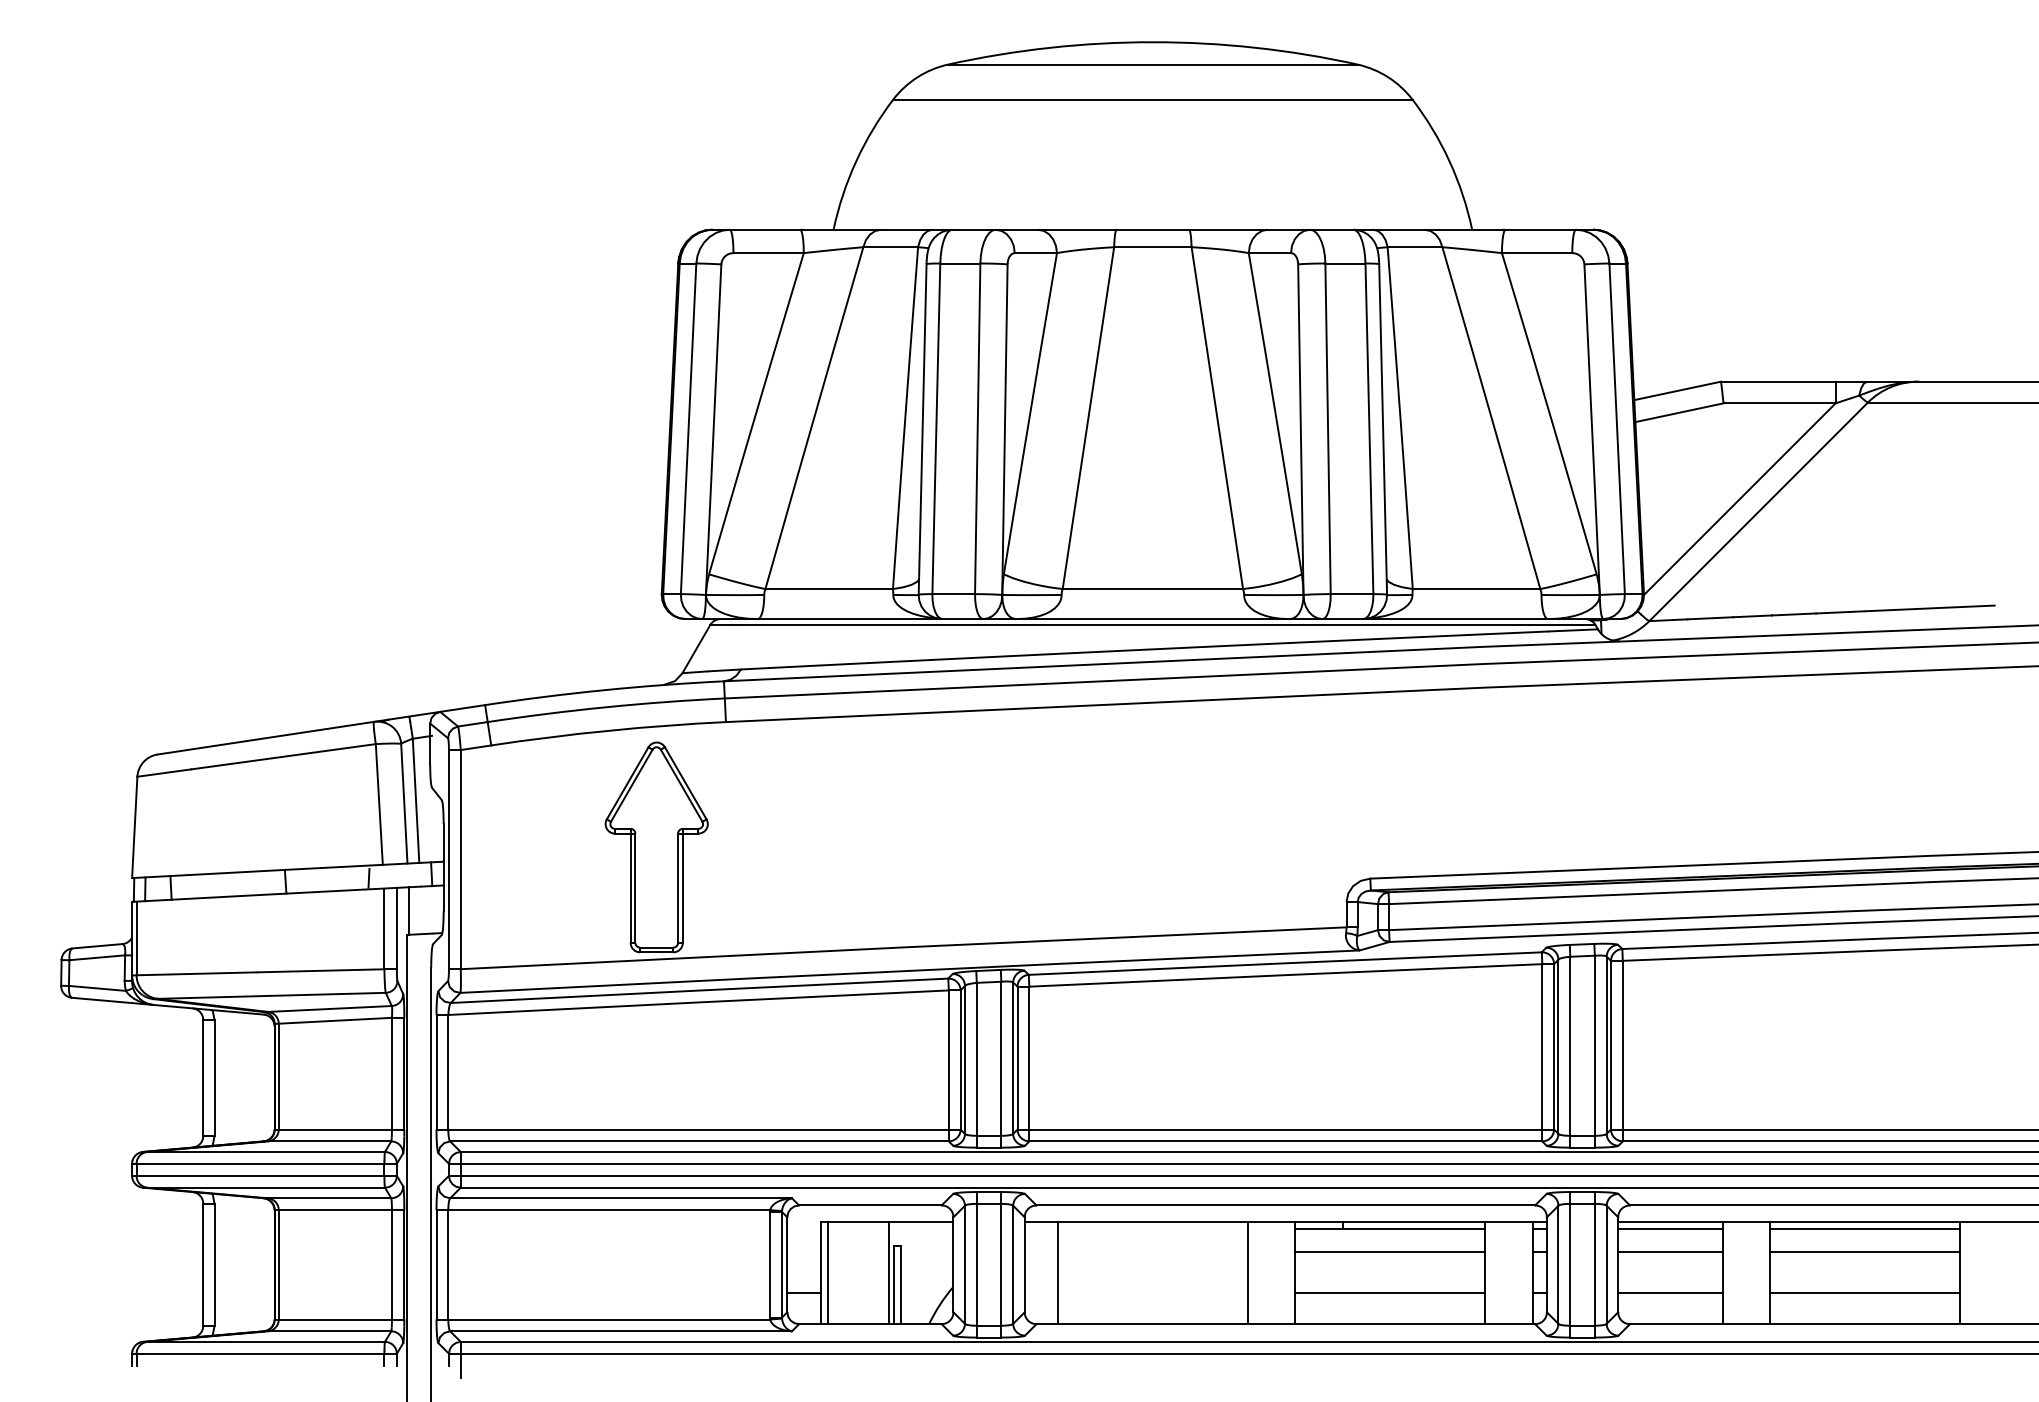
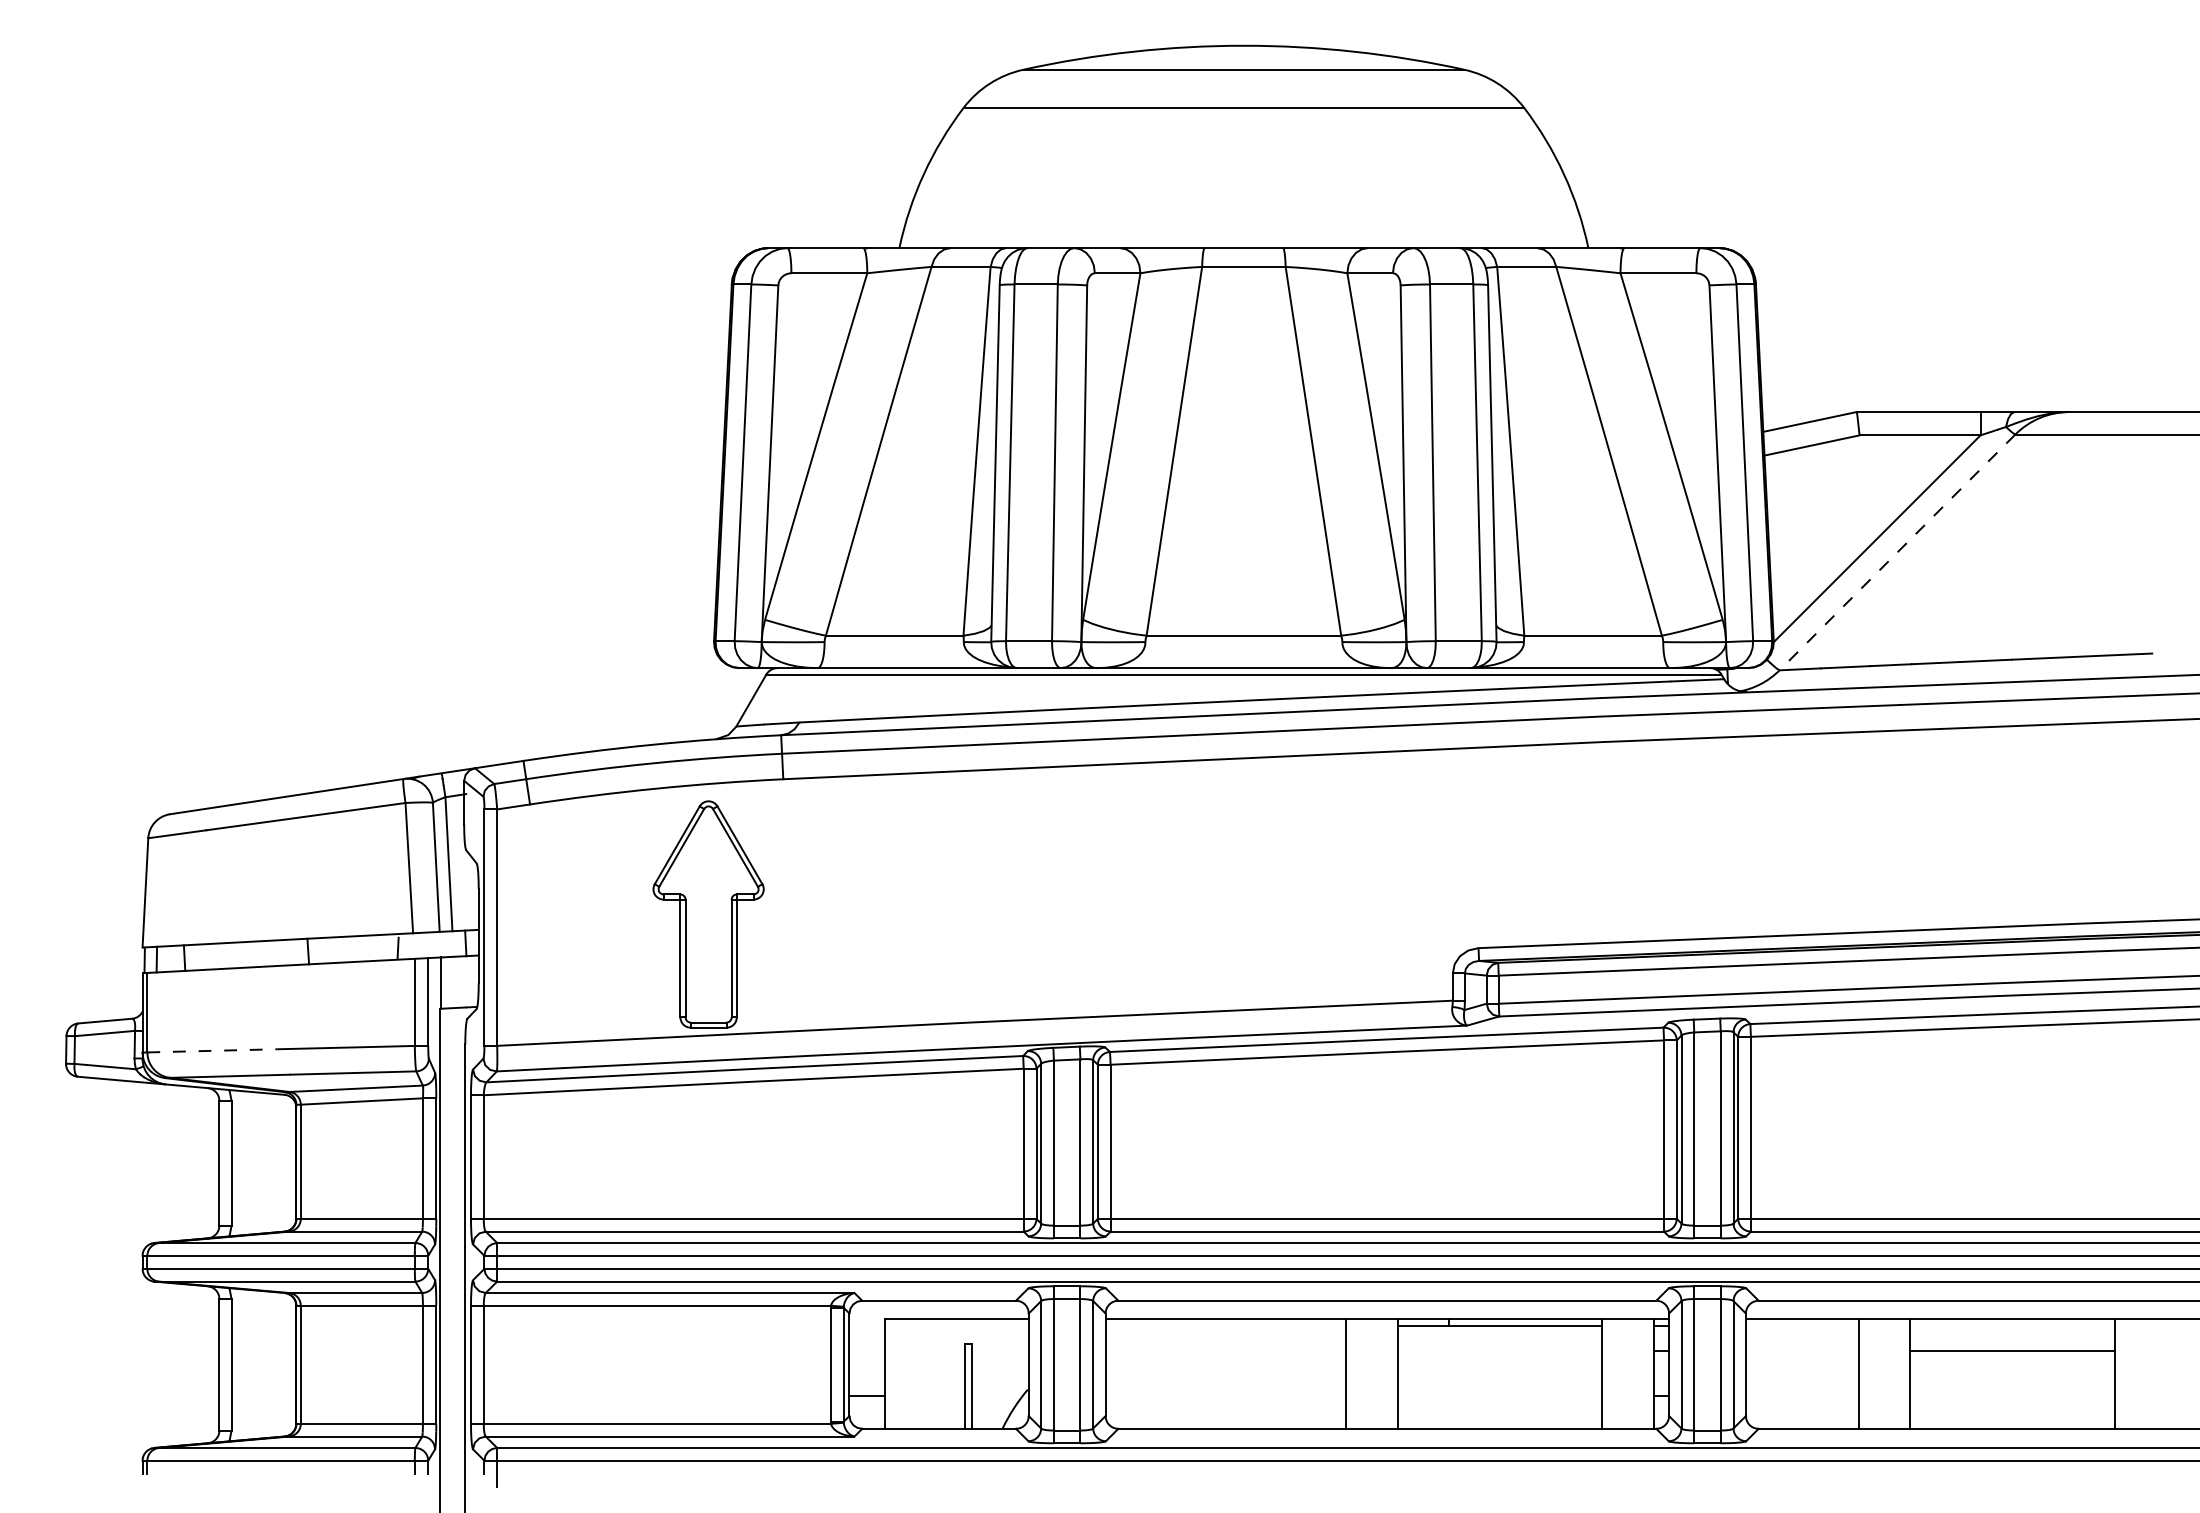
line: (1758, 511) -> (1897, 552), solid -> dashed
line: (197, 973) -> (213, 1050), solid -> dashed
line: (1670, 1229) -> (1802, 1326), removed
line: (1865, 1229) -> (2012, 1326), removed
line: (1390, 1251) -> (1500, 1350), removed
line: (1670, 1251) -> (1802, 1350), removed
line: (828, 1273) -> (893, 1374), removed
line: (889, 1273) -> (959, 1374), removed
line: (1057, 1273) -> (1140, 1374), removed
line: (1390, 1293) -> (1500, 1395), removed
line: (1670, 1293) -> (1802, 1395), removed
line: (1865, 1293) -> (2012, 1395), removed

